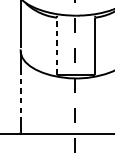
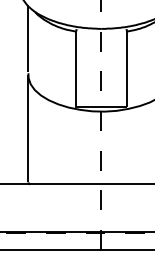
line: (57, 45) -> (76, 68), dashed -> solid
line: (20, 95) -> (28, 133), dashed -> solid

